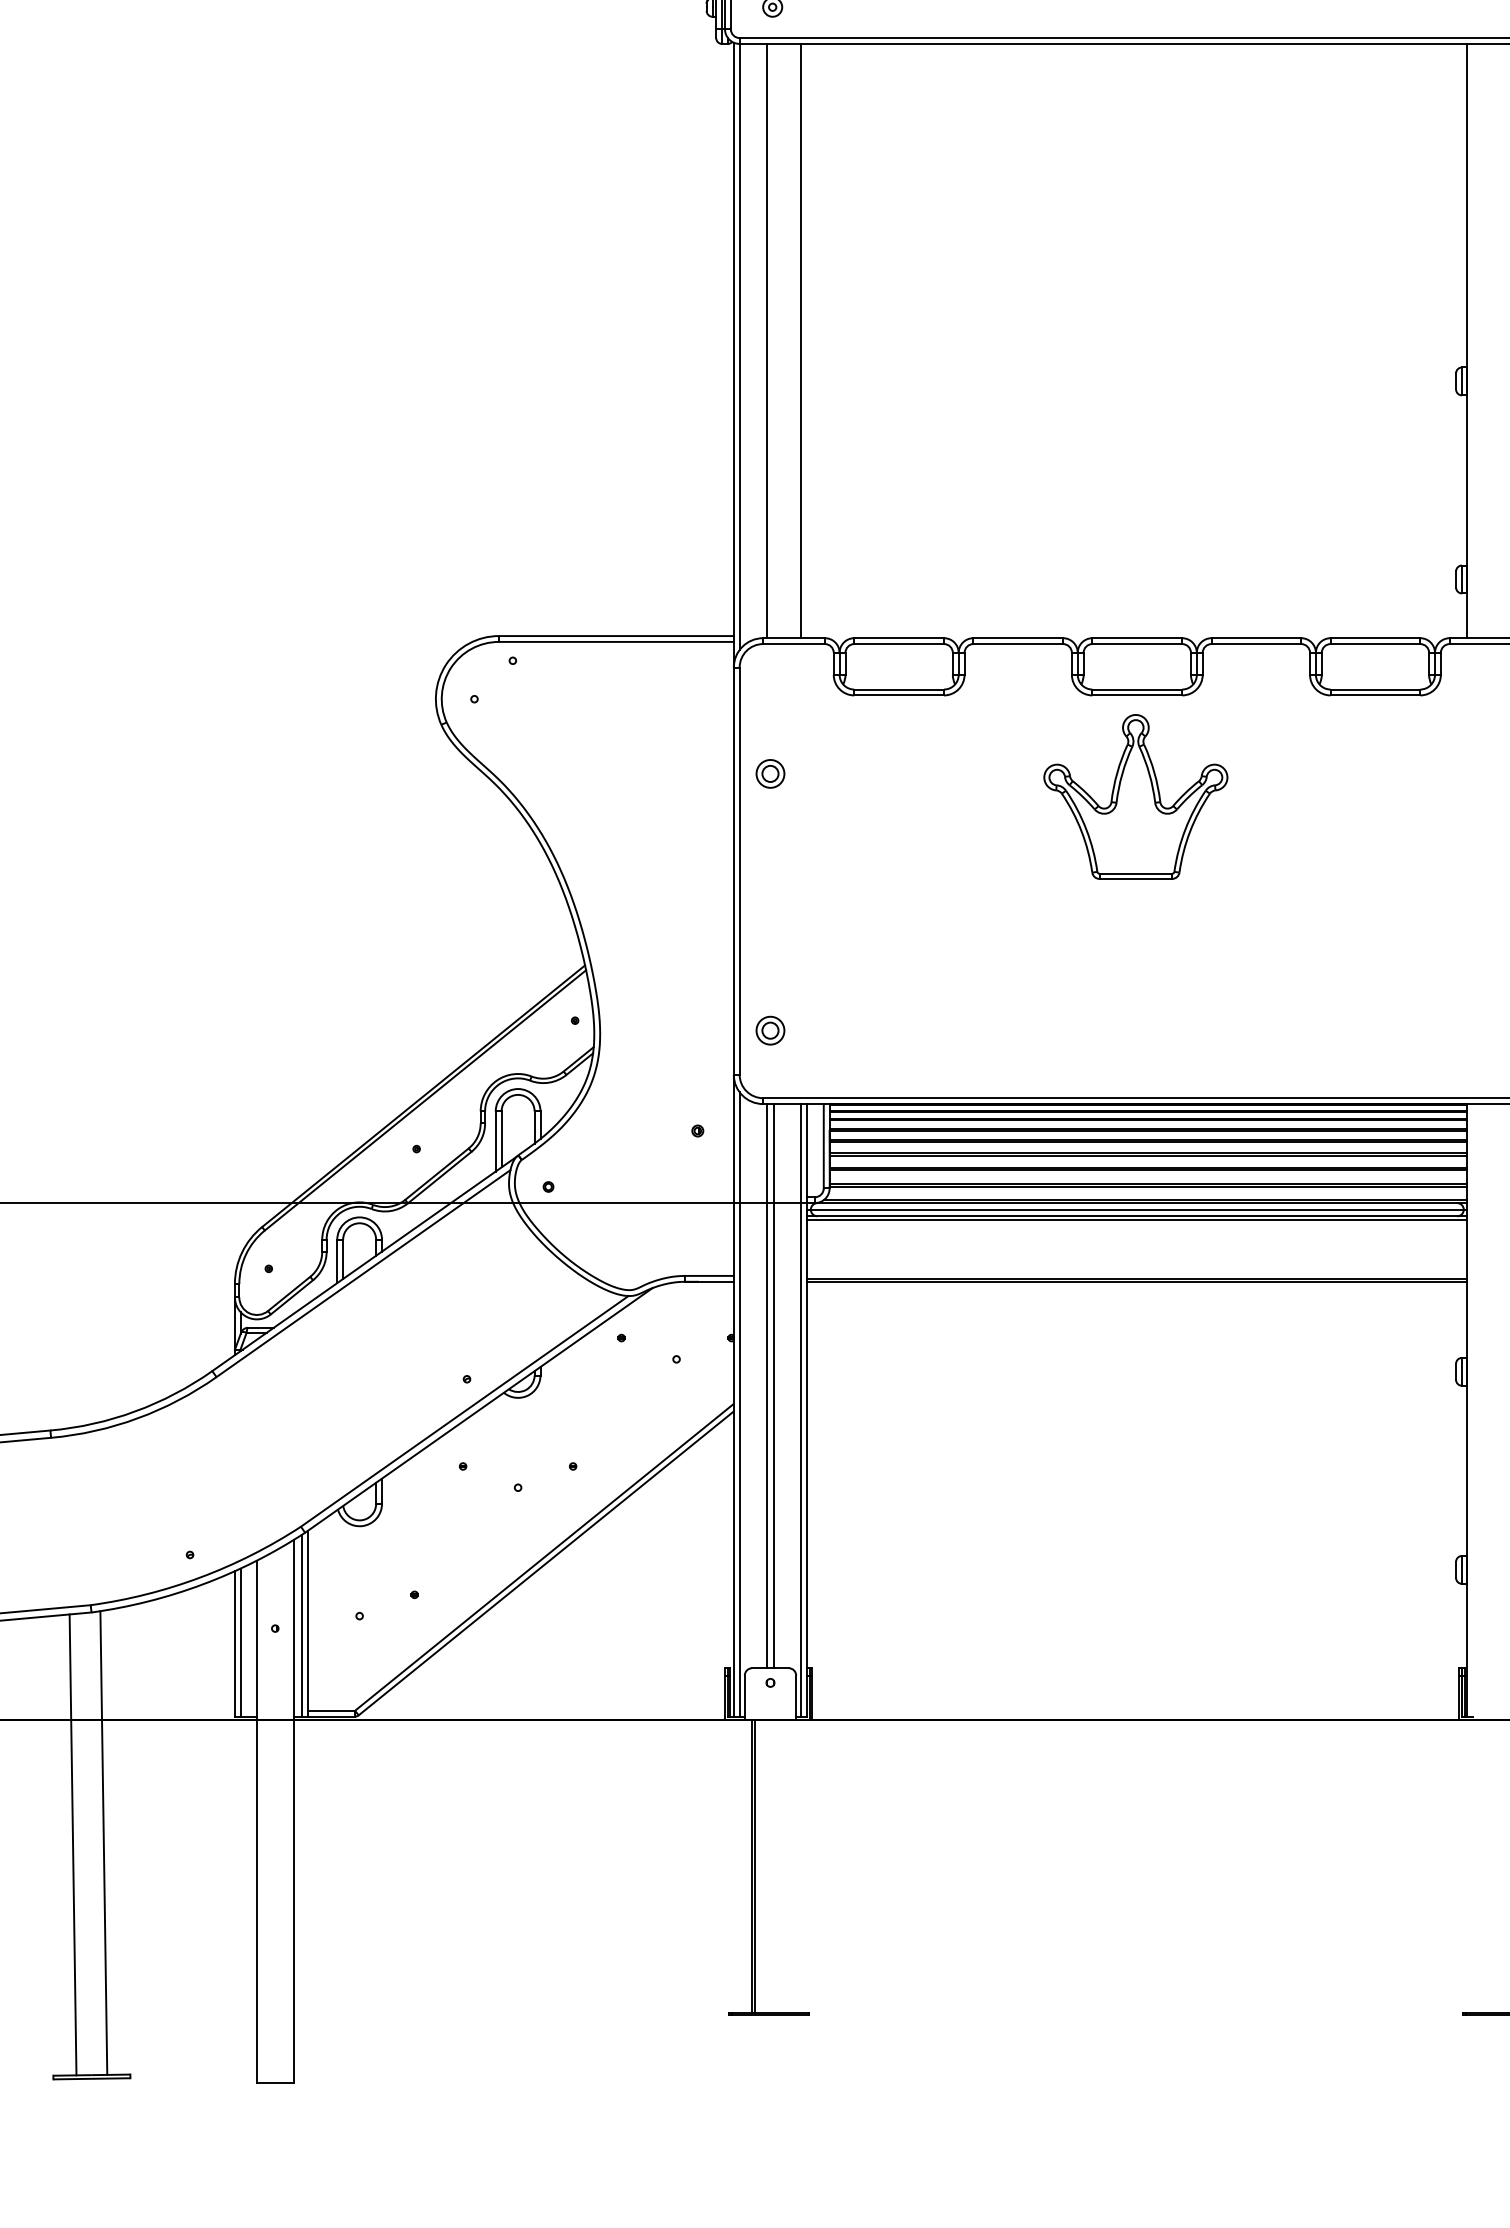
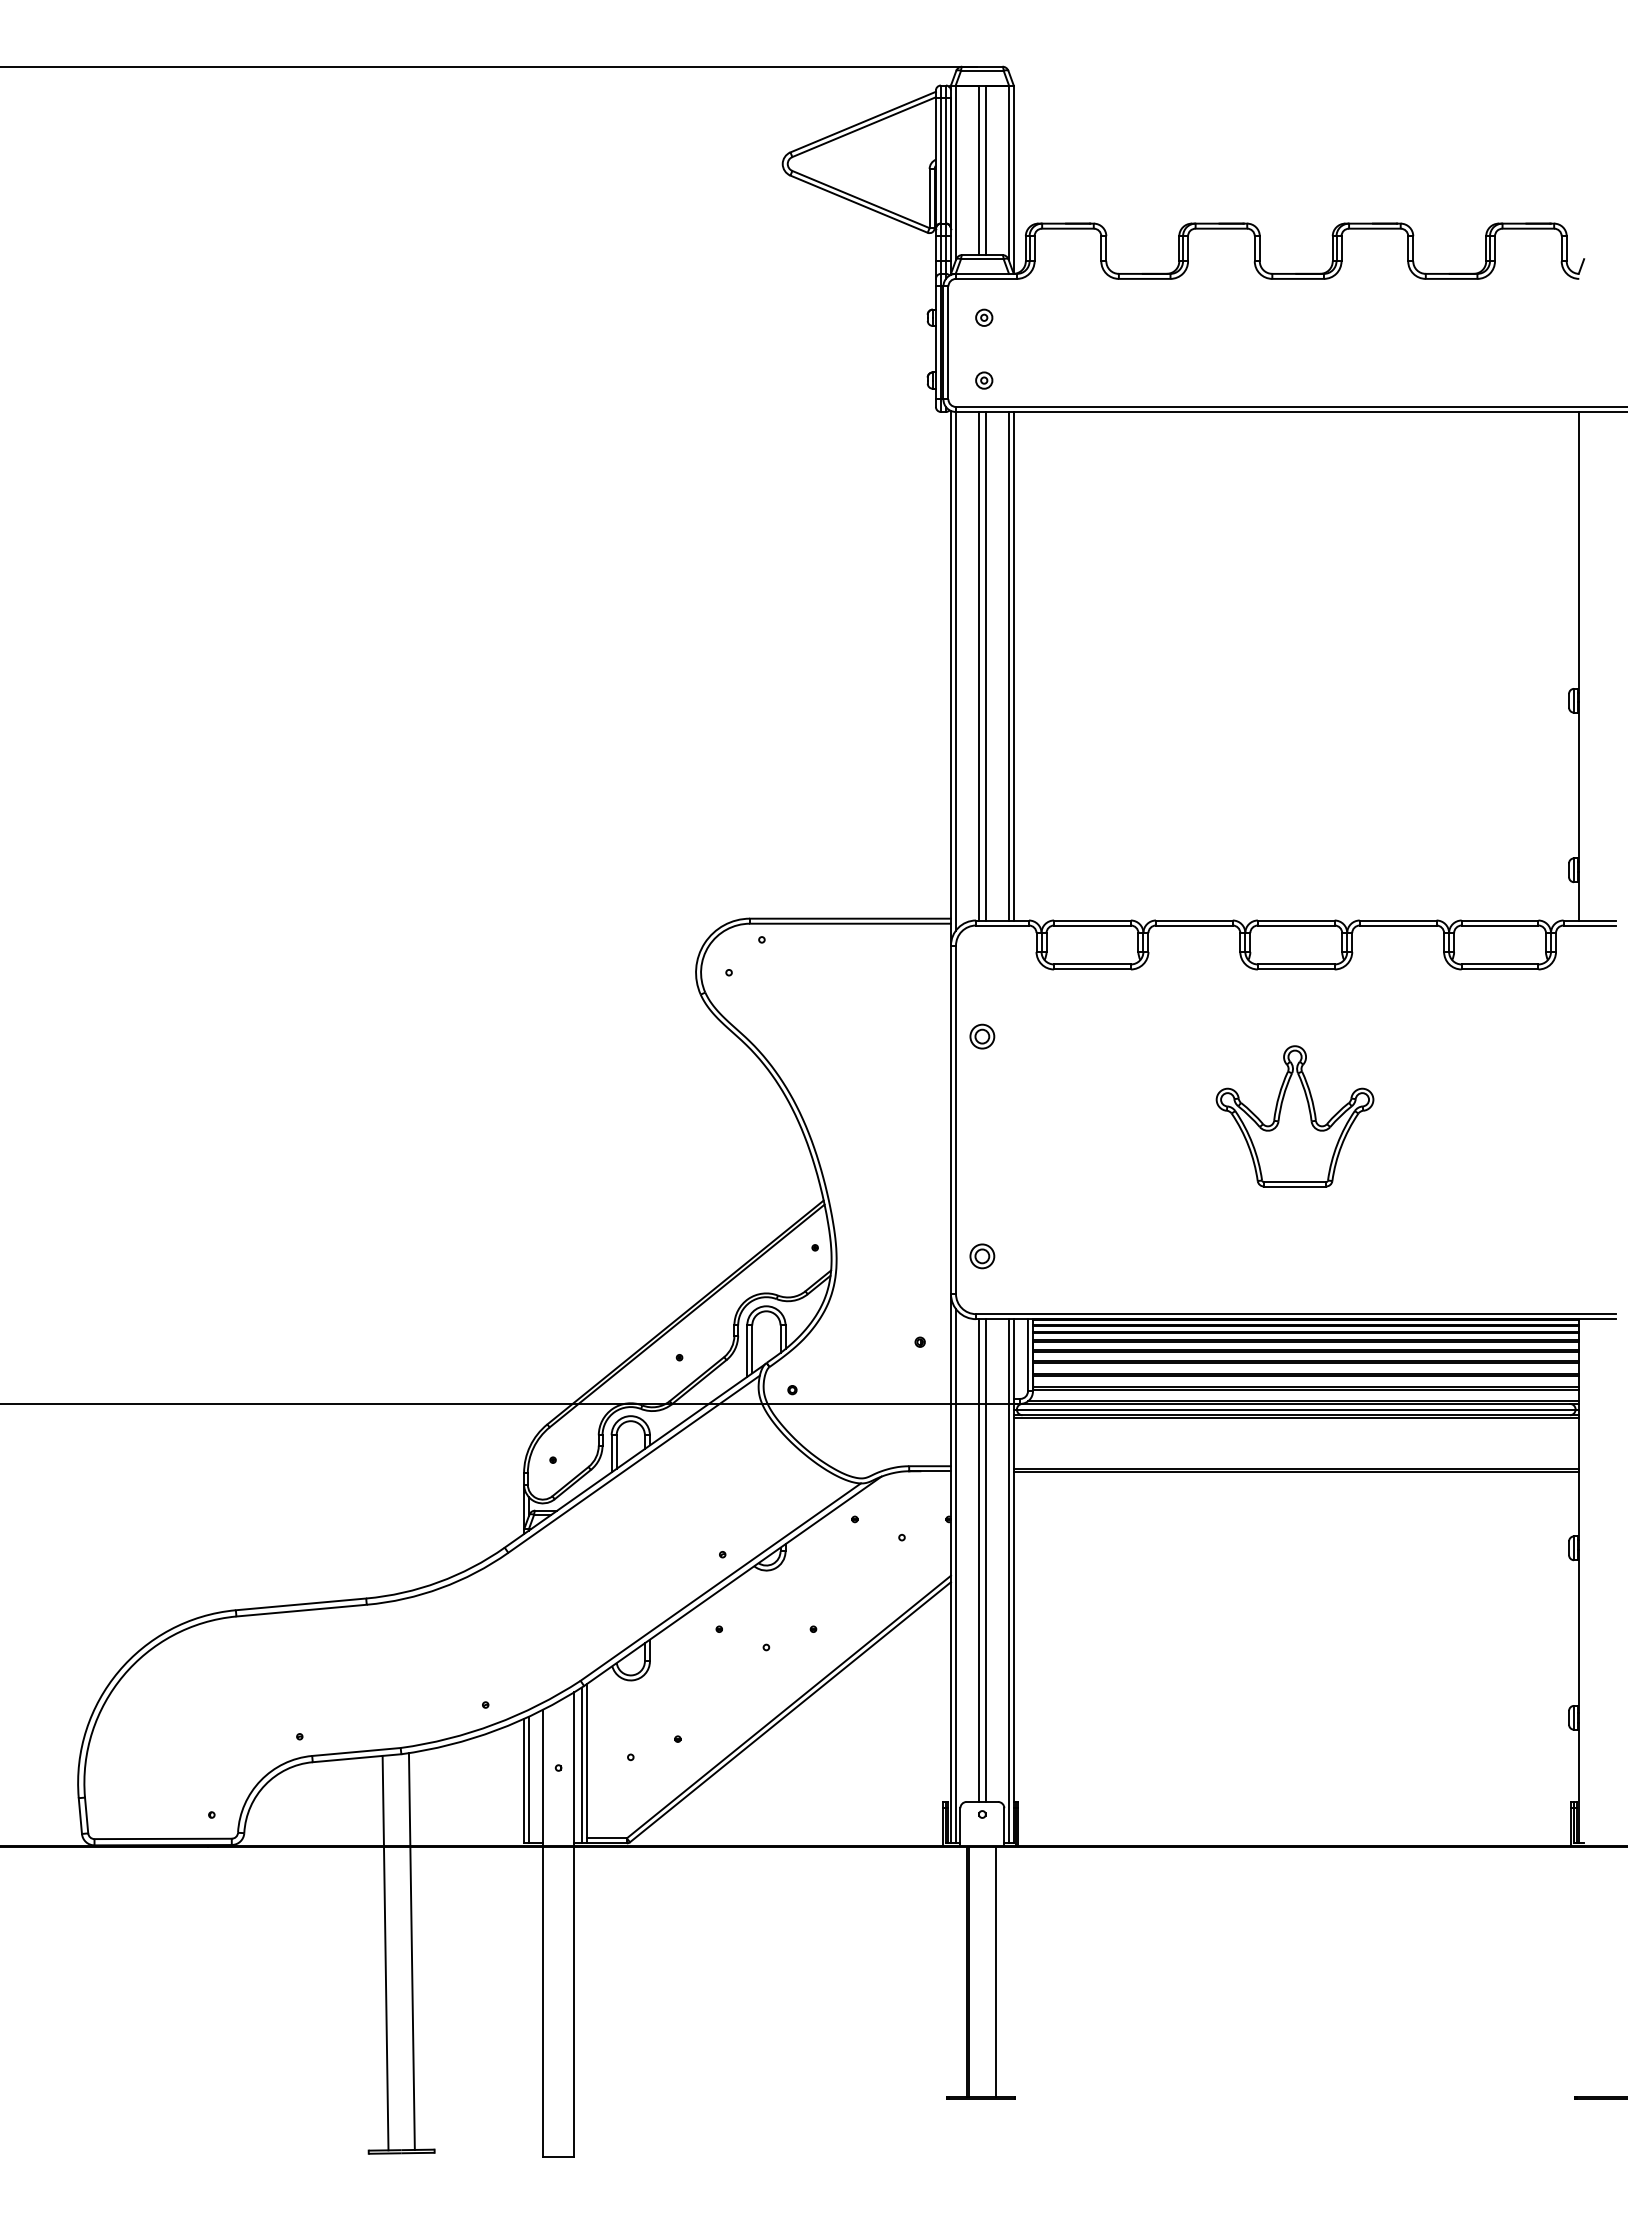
line: (774, 341) -> (985, 666), added
line: (806, 341) -> (1013, 666), added
part: (1135, 797) -> (1294, 1116), moved
line: (785, 1866) -> (995, 1971), added

